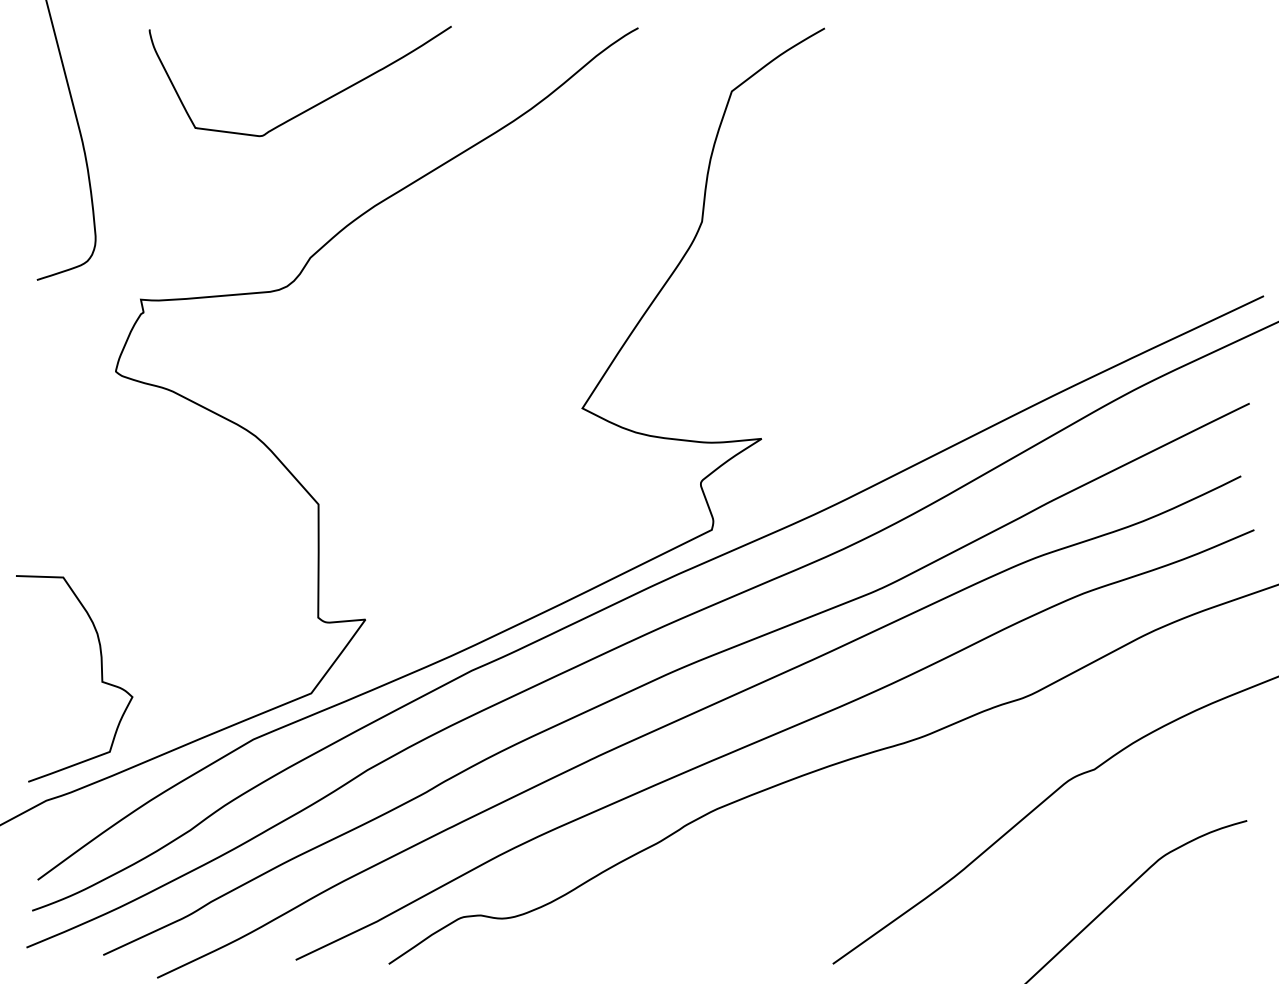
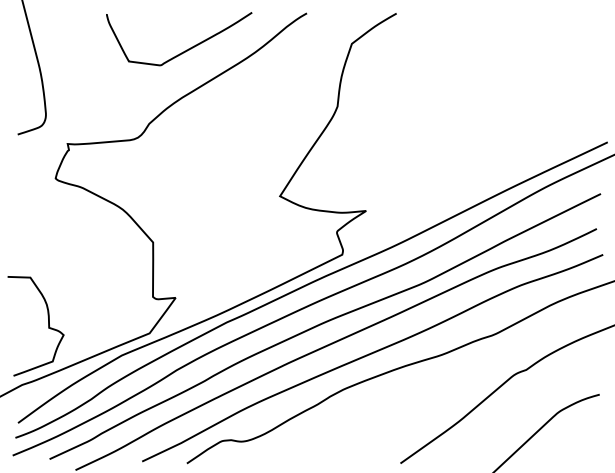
curve: (310, 105) -> (184, 50), moved

